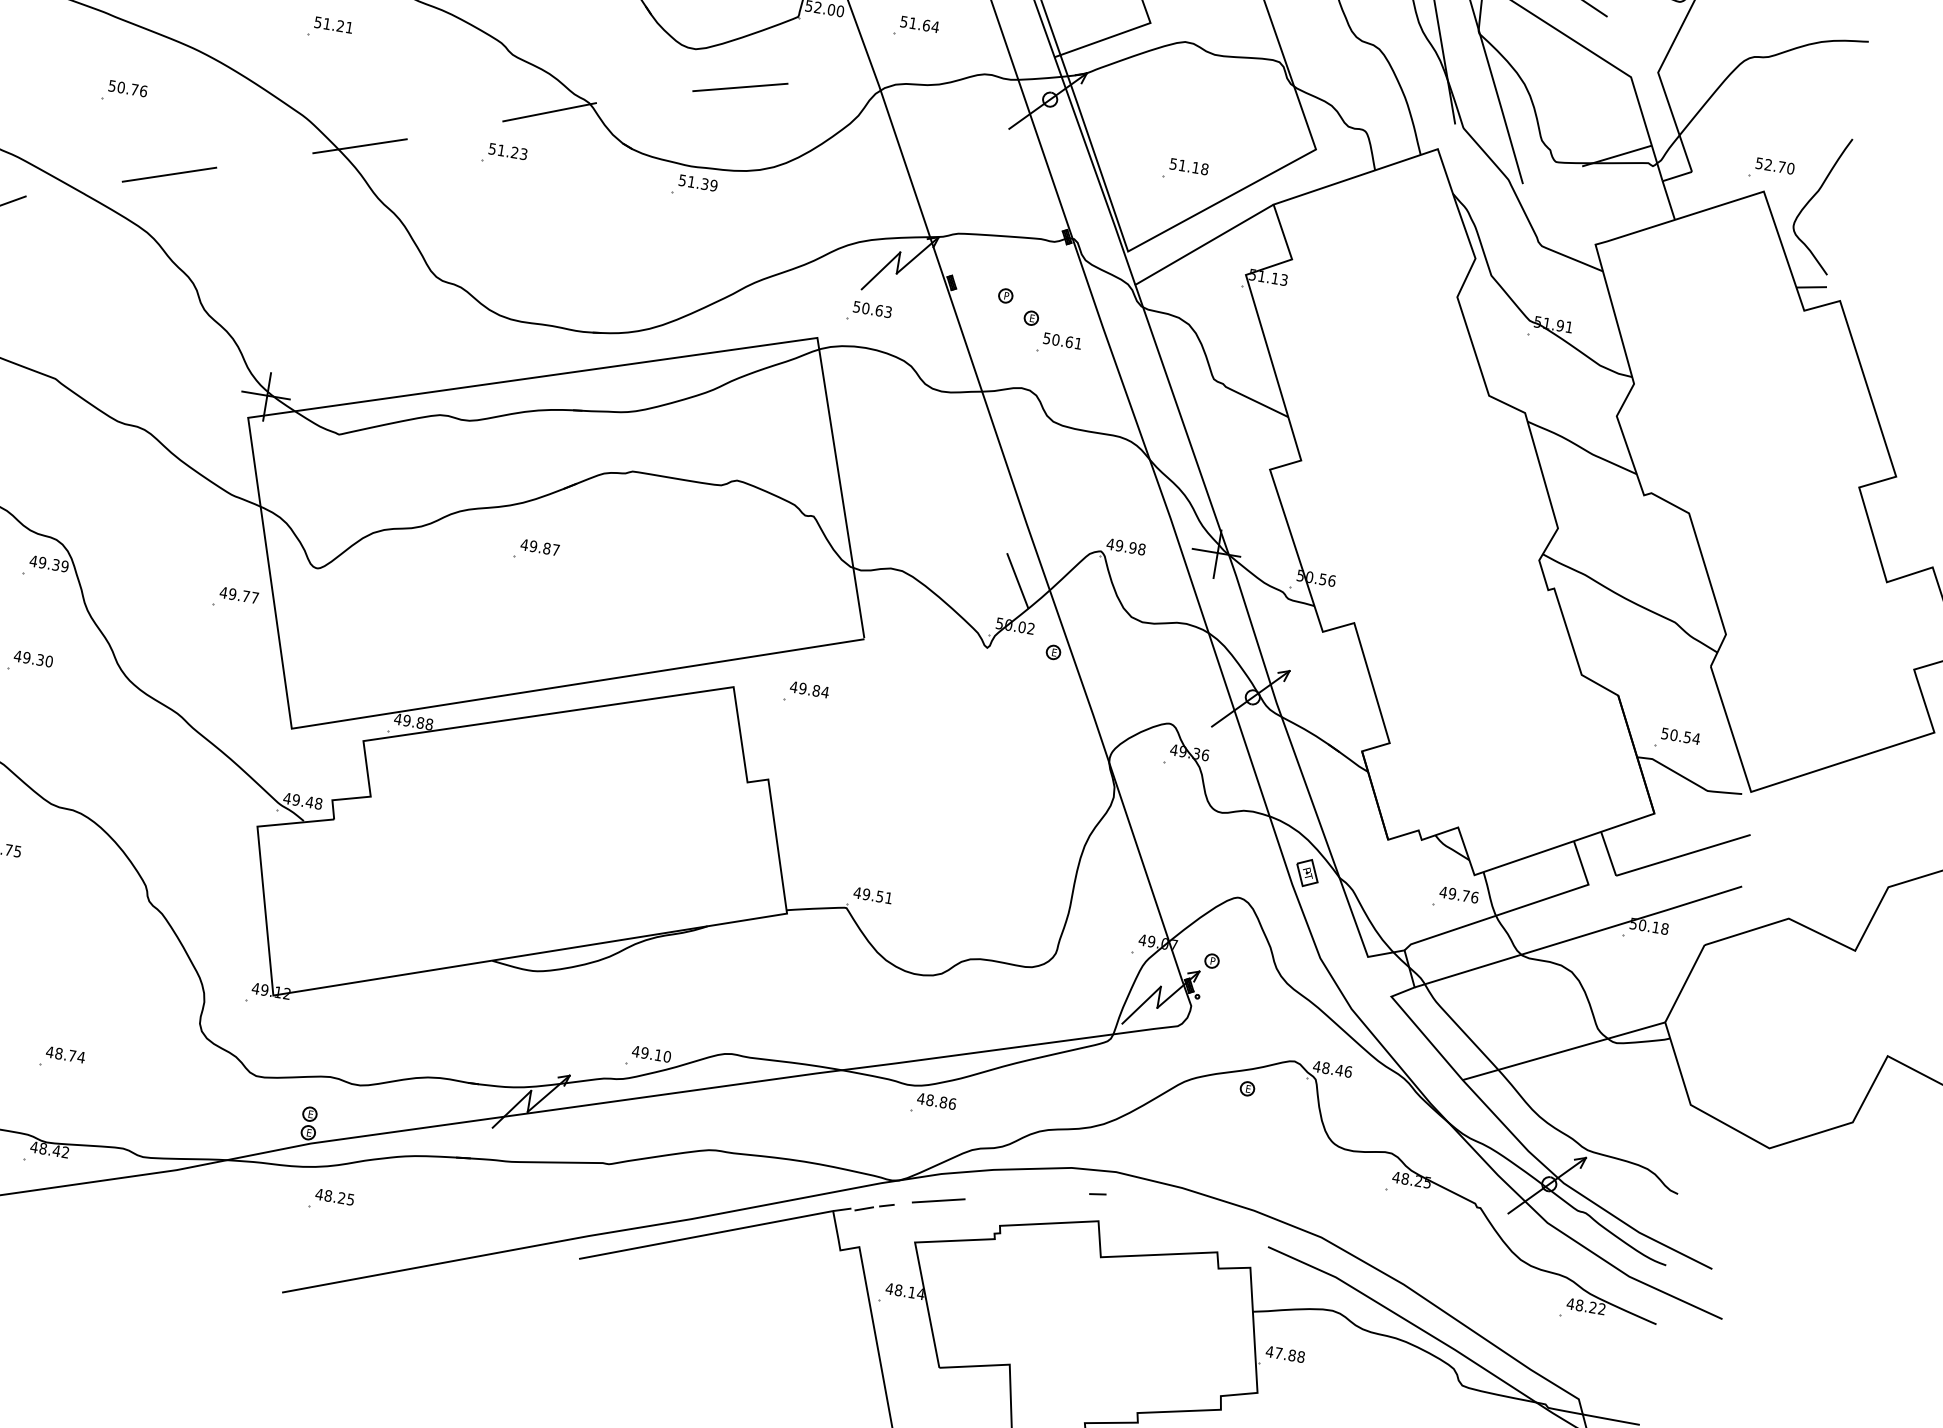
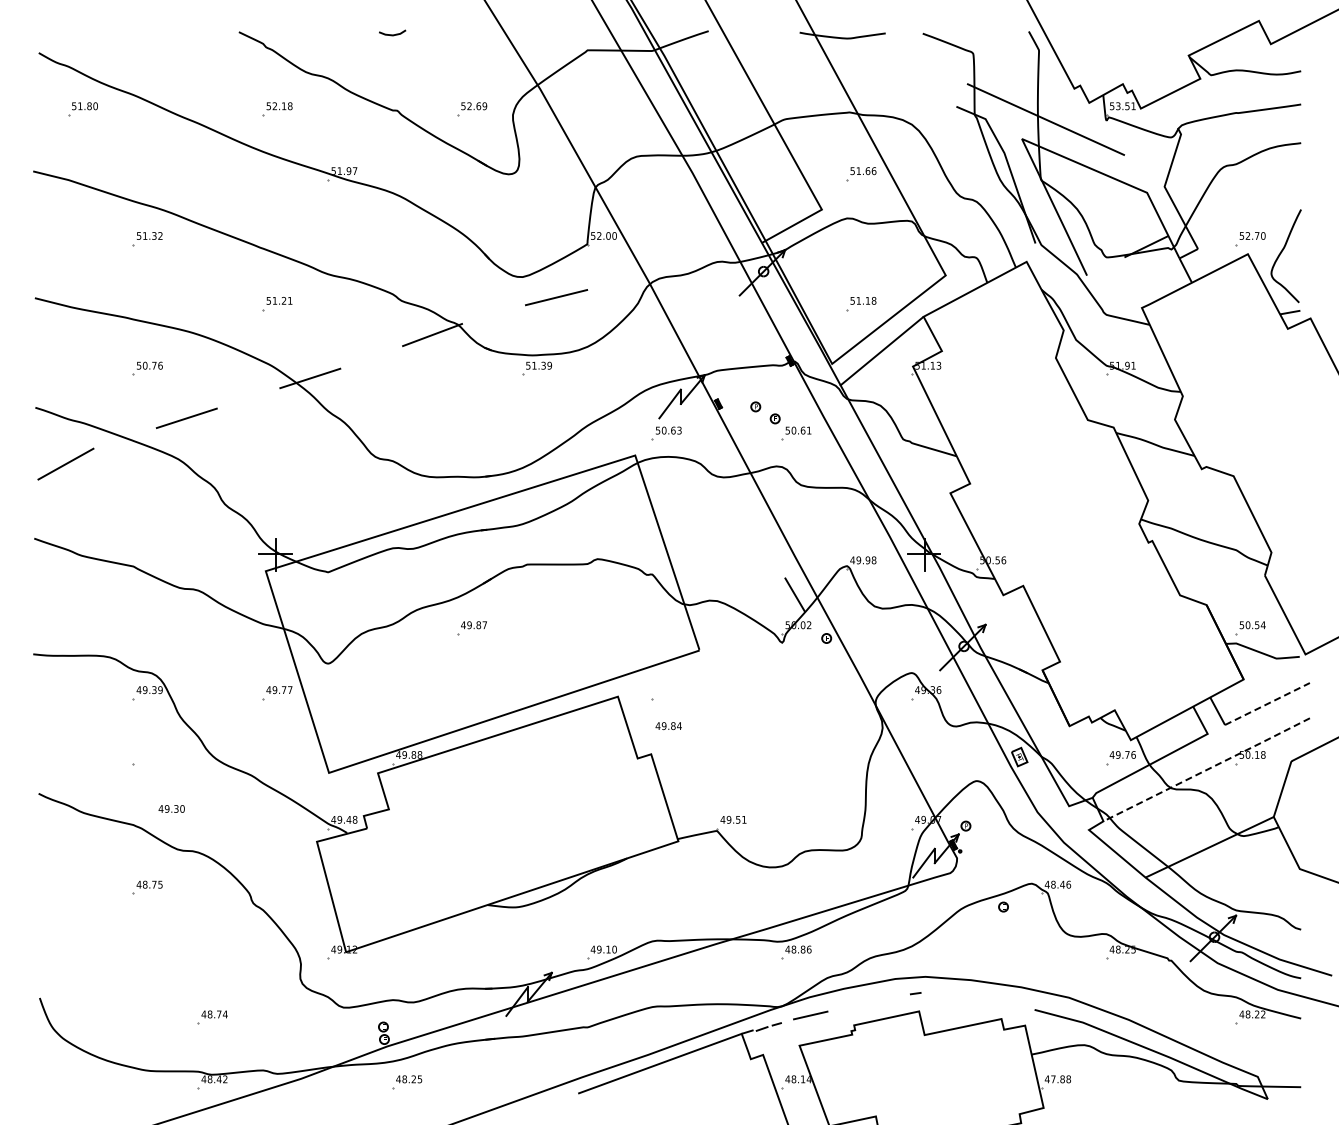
part: (915, 29) -> (666, 239), removed
part: (504, 155) -> (407, 368), removed
text: (33, 658) -> (171, 808), moved
text: (809, 690) -> (668, 726), moved
line: (1683, 854) -> (1267, 703), solid -> dashed
line: (1579, 936) -> (1207, 769), solid -> dashed

